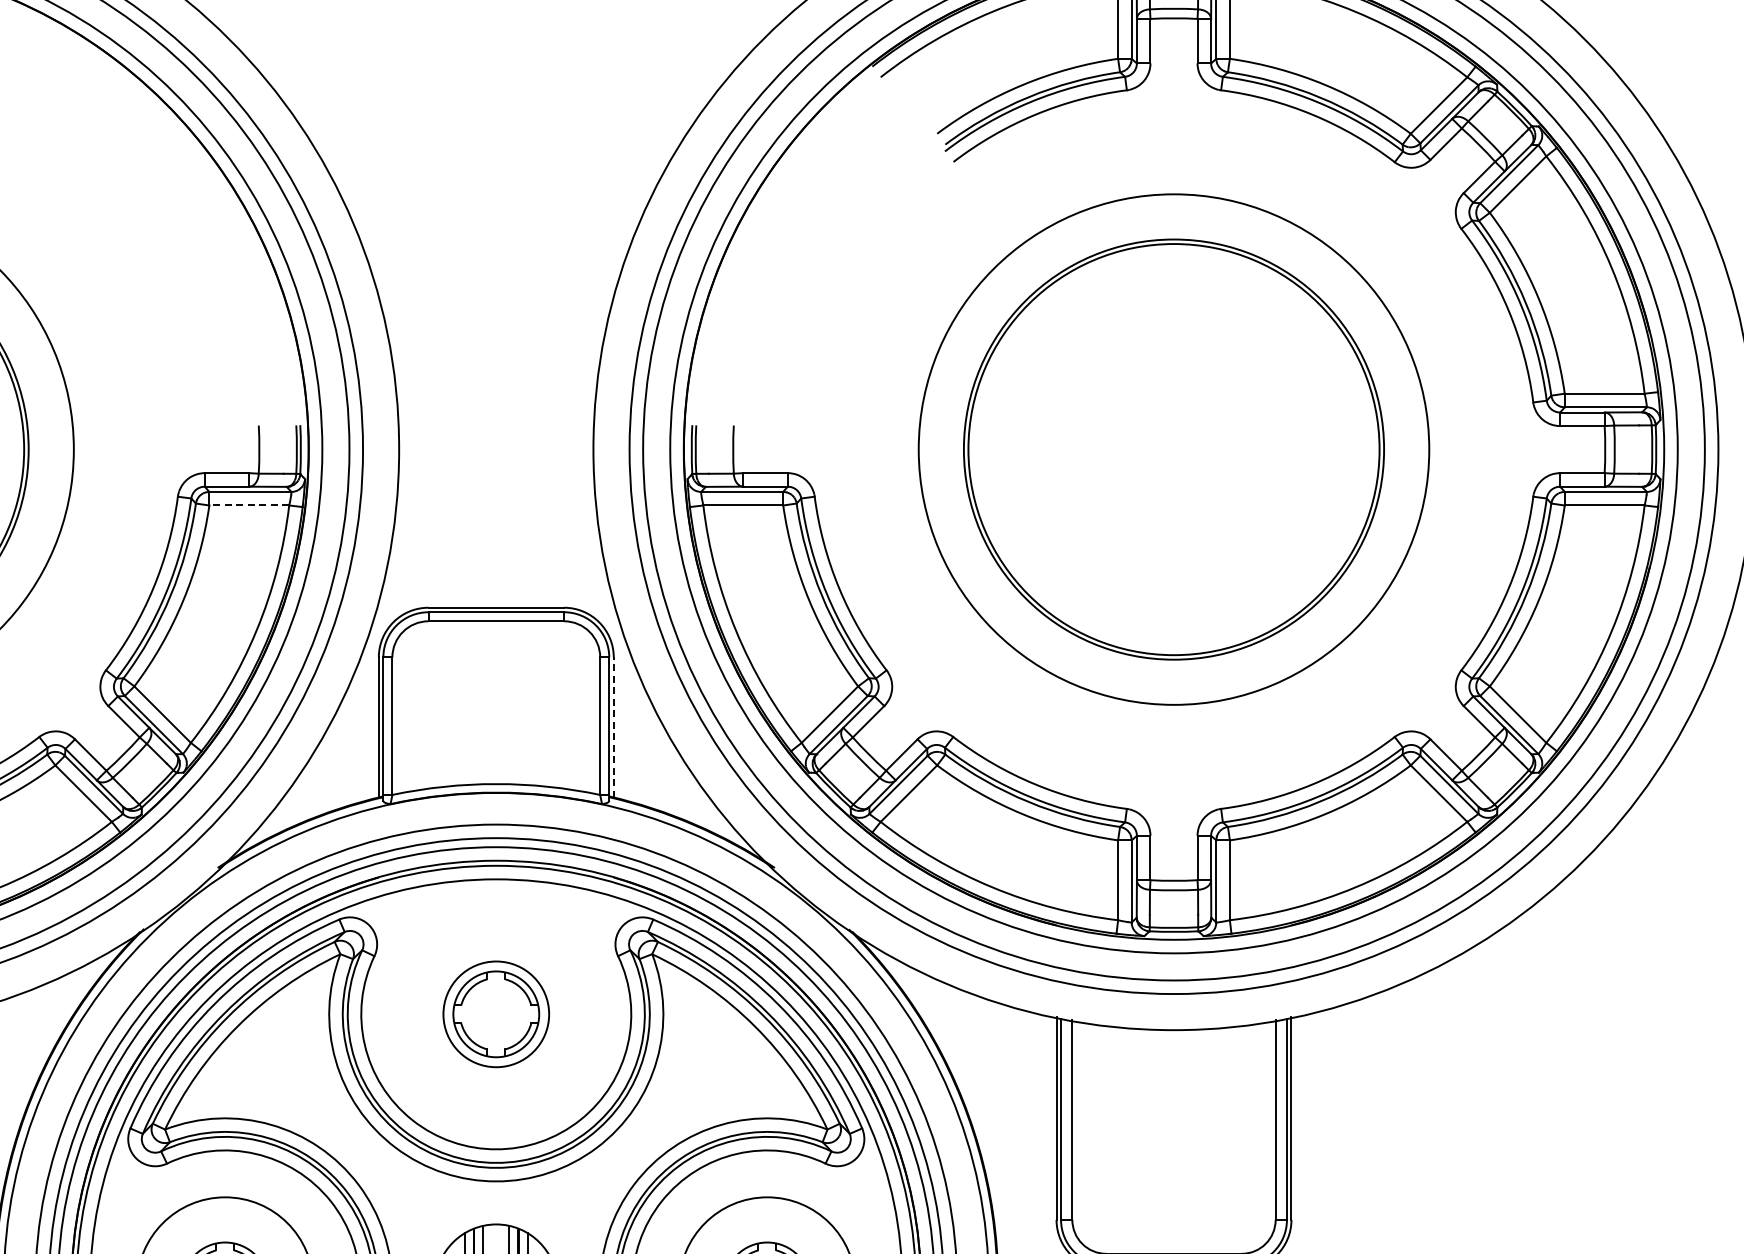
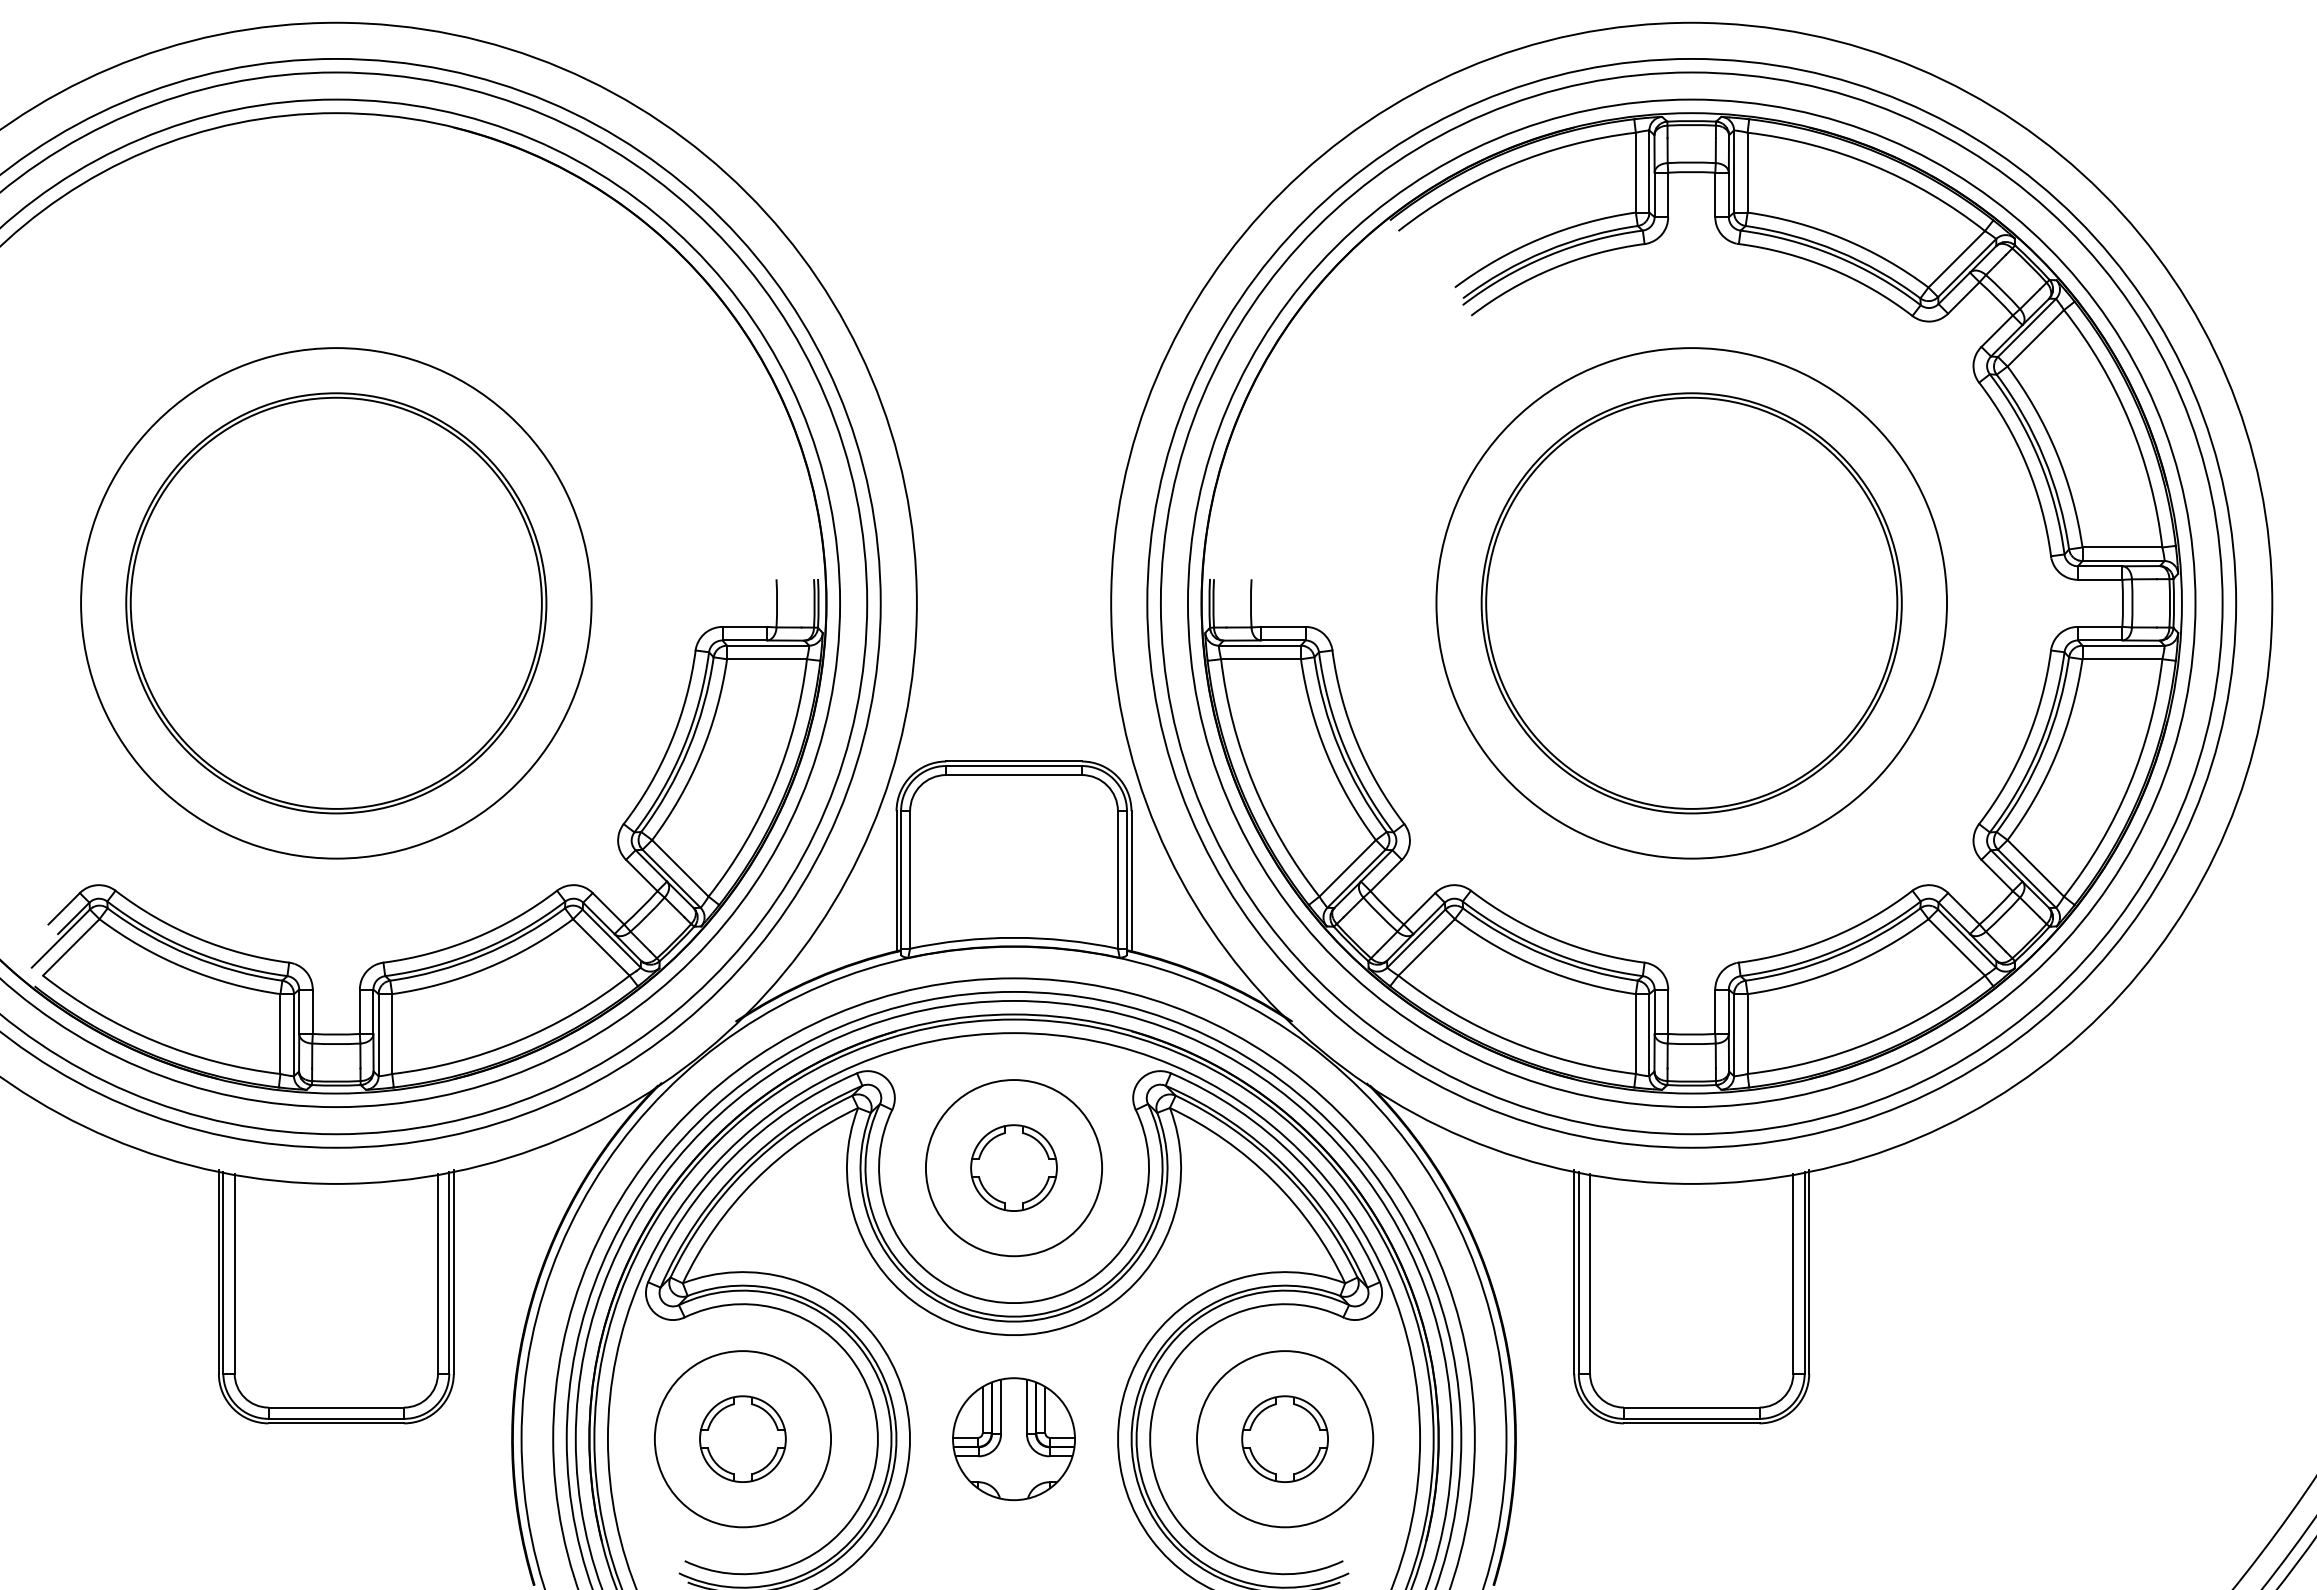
line: (249, 505) -> (767, 659), dashed -> solid
line: (613, 726) -> (1131, 880), dashed -> solid
circle: (495, 1014) -> (1013, 1168), size x1.67

